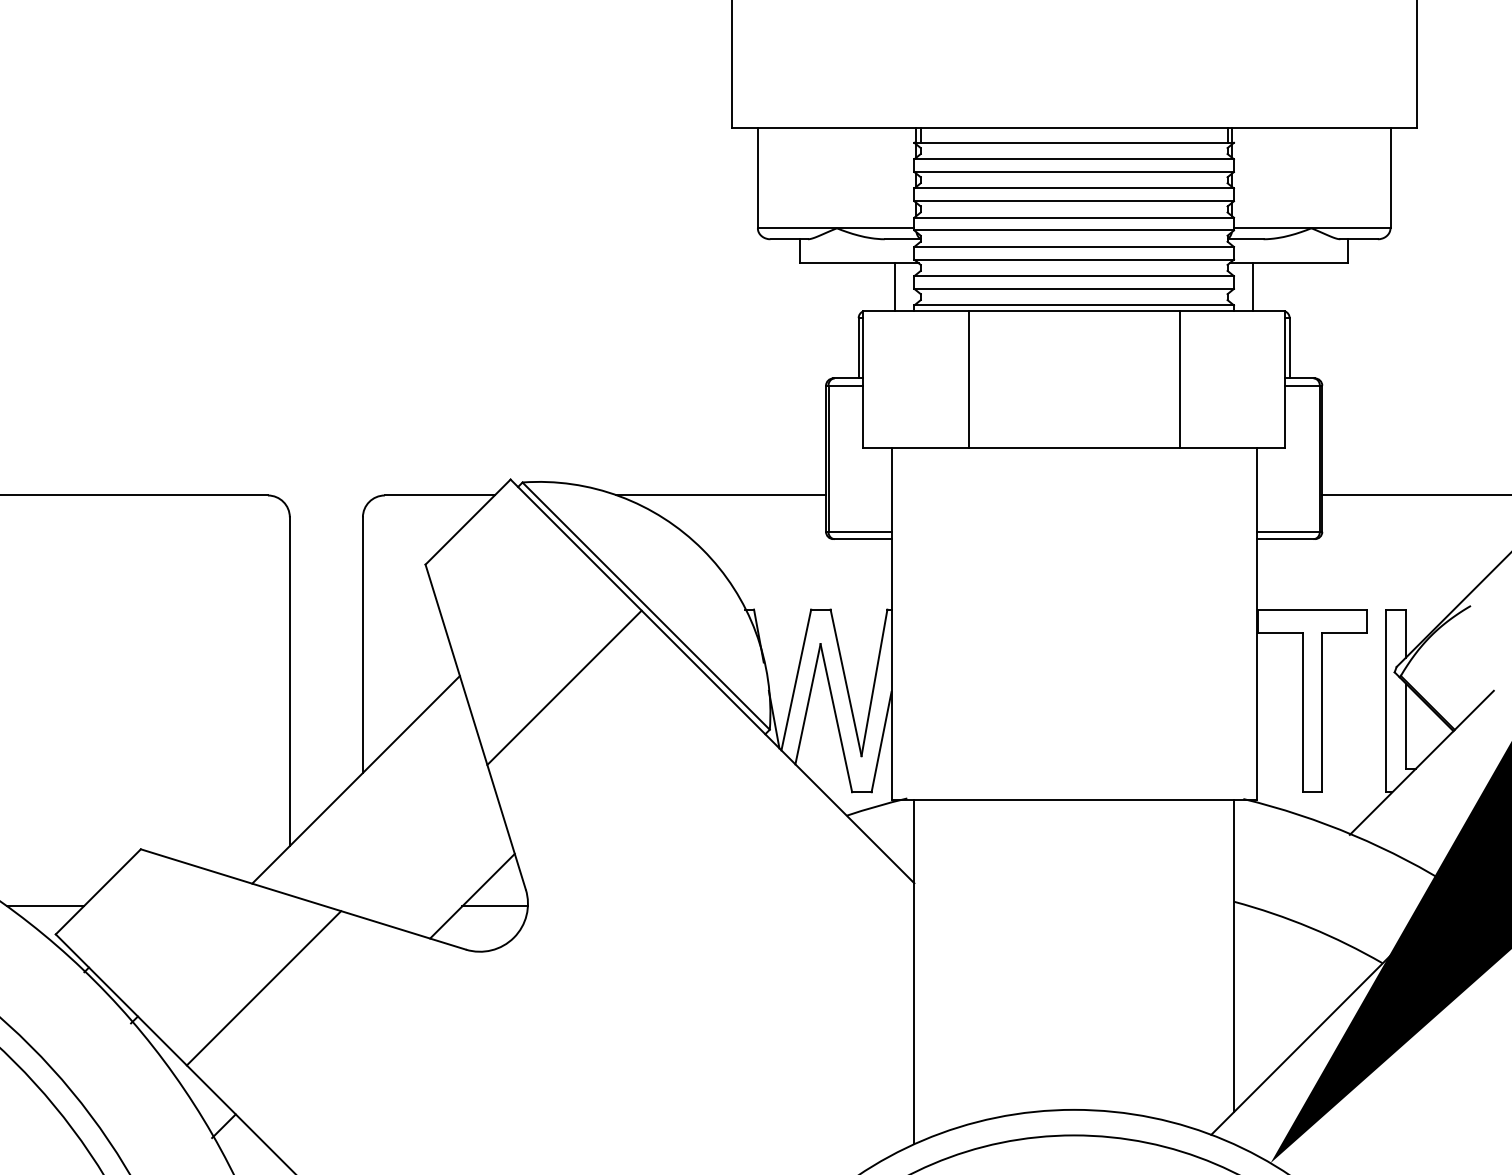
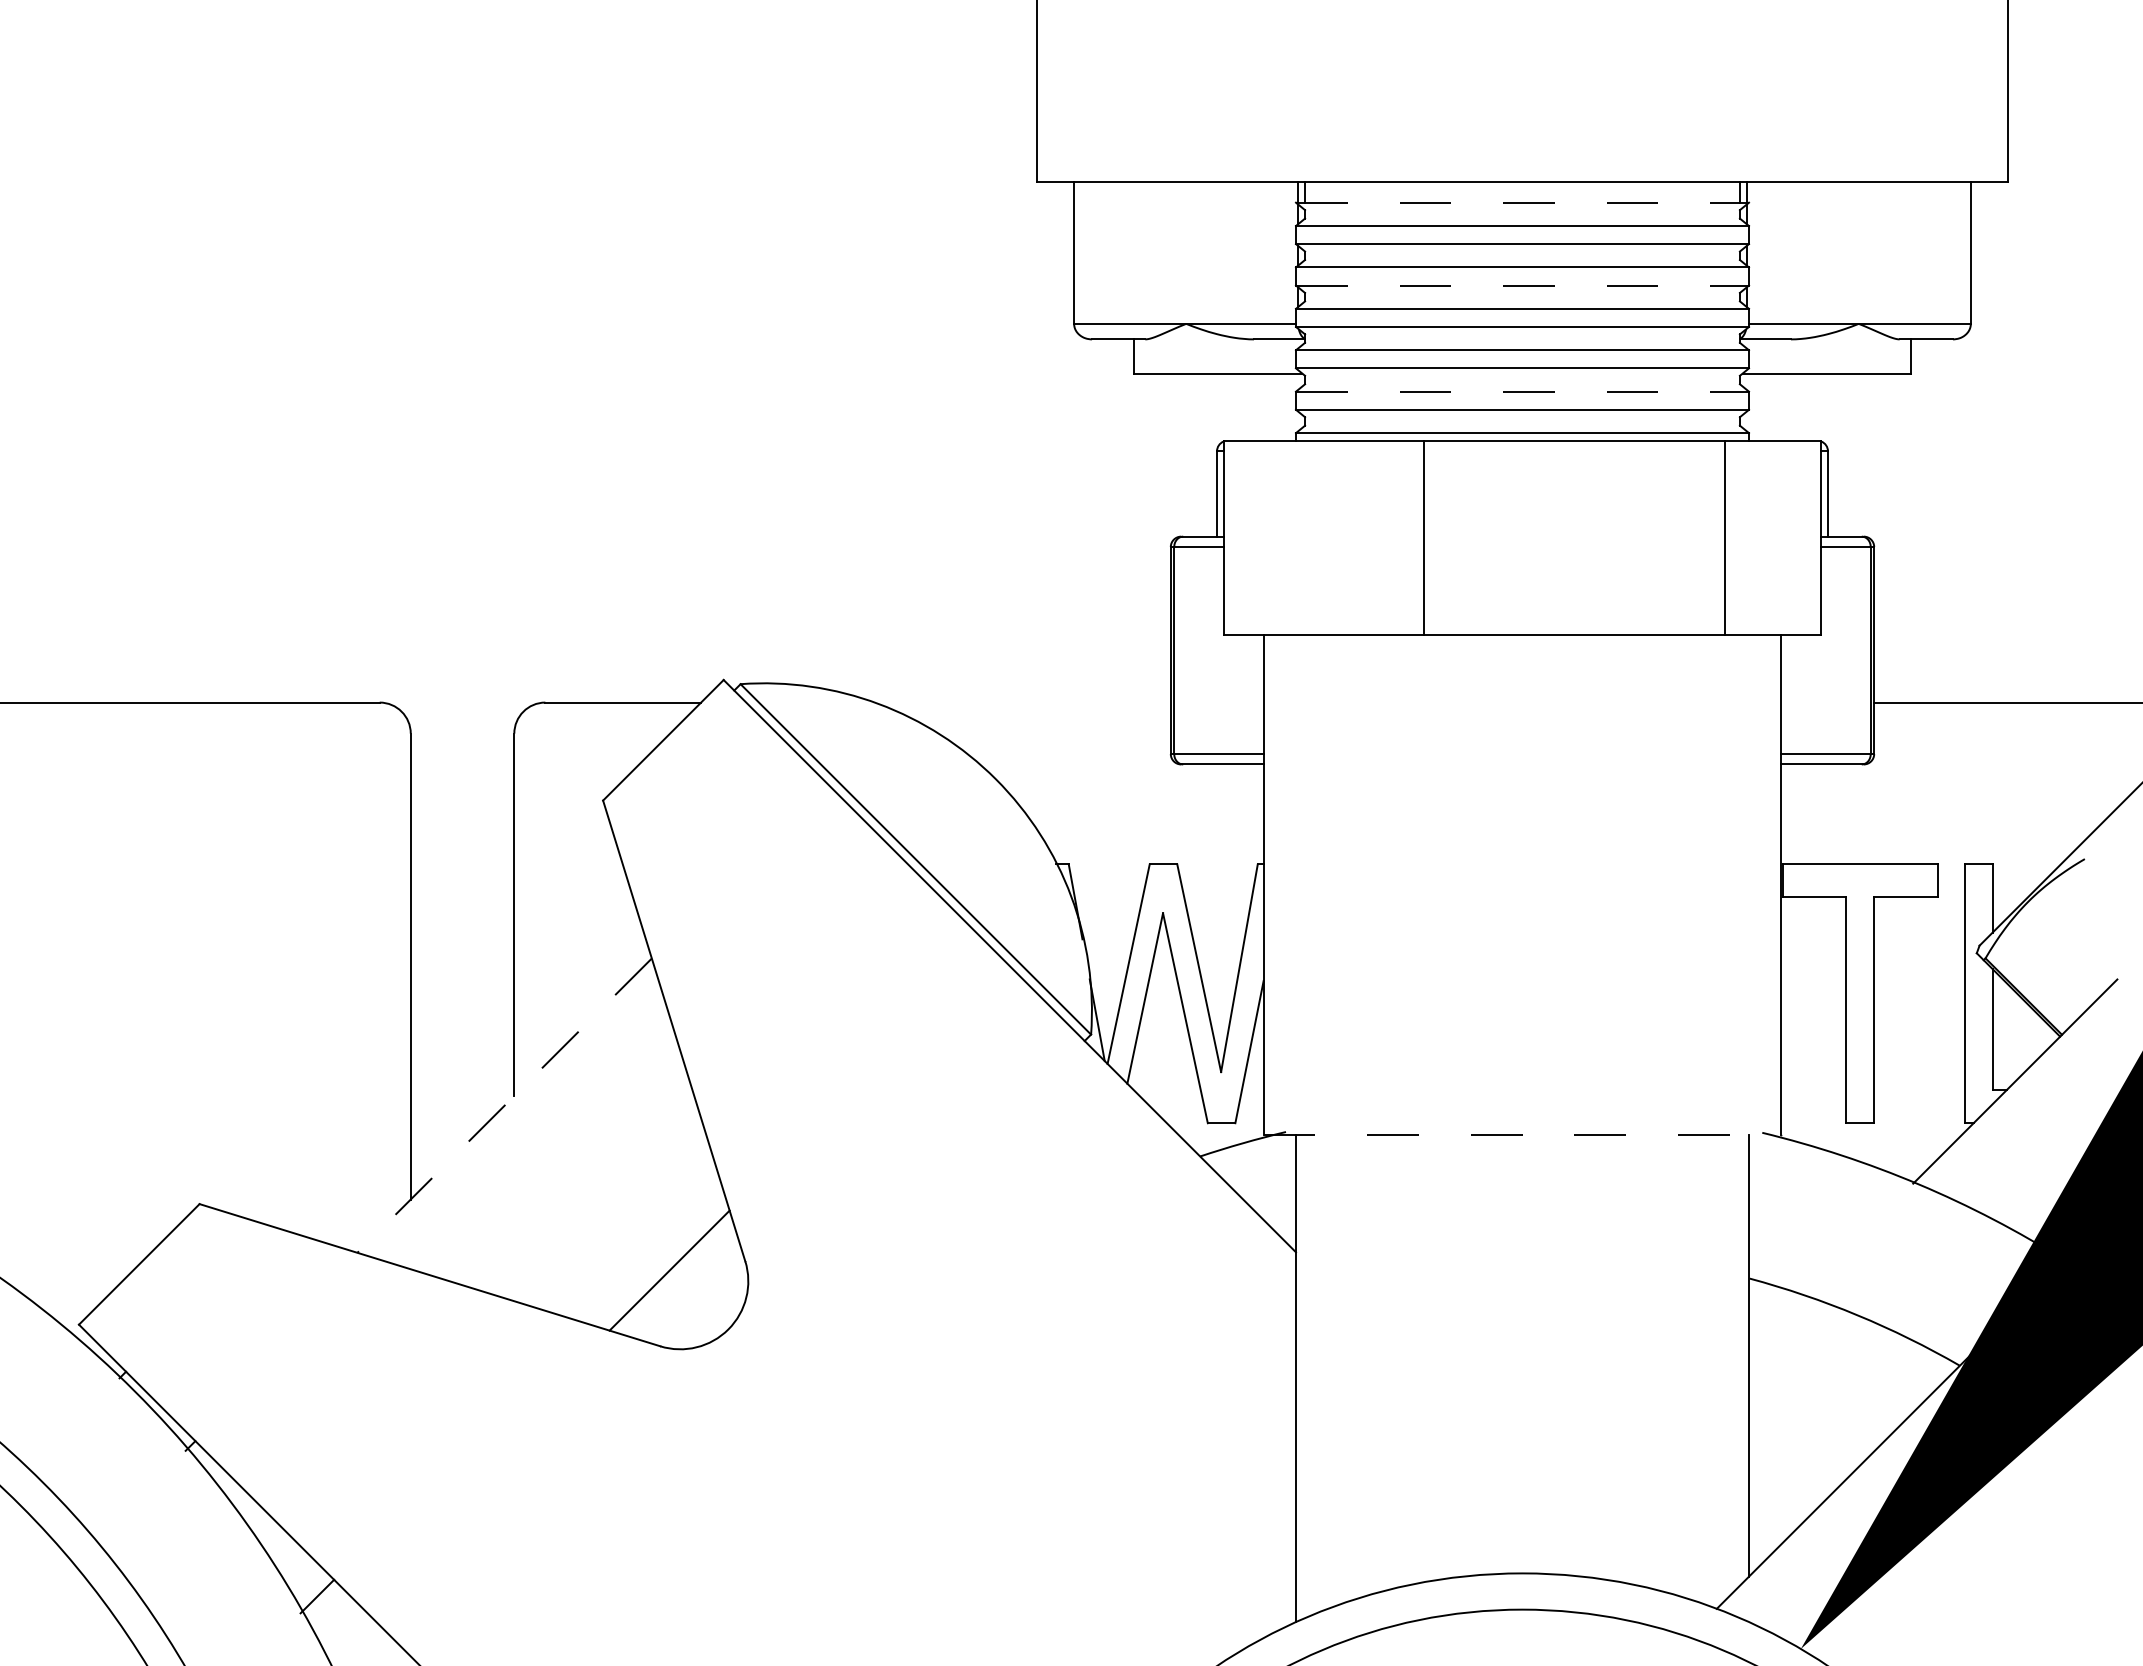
line: (1074, 142) -> (1522, 202), solid -> dashed
line: (1074, 201) -> (1522, 285), solid -> dashed
line: (1074, 276) -> (1522, 391), solid -> dashed
line: (894, 286) -> (1268, 406), removed
line: (1253, 286) -> (1776, 406), removed
line: (969, 379) -> (1424, 537), moved
line: (1179, 379) -> (1724, 537), moved
line: (720, 495) -> (1021, 702), removed
line: (564, 687) -> (799, 974), removed
line: (355, 780) -> (504, 1106), solid -> dashed
line: (1074, 800) -> (1522, 1134), solid -> dashed
line: (44, 906) -> (63, 1285), removed
line: (494, 906) -> (701, 1285), removed
line: (263, 987) -> (373, 1400), removed

